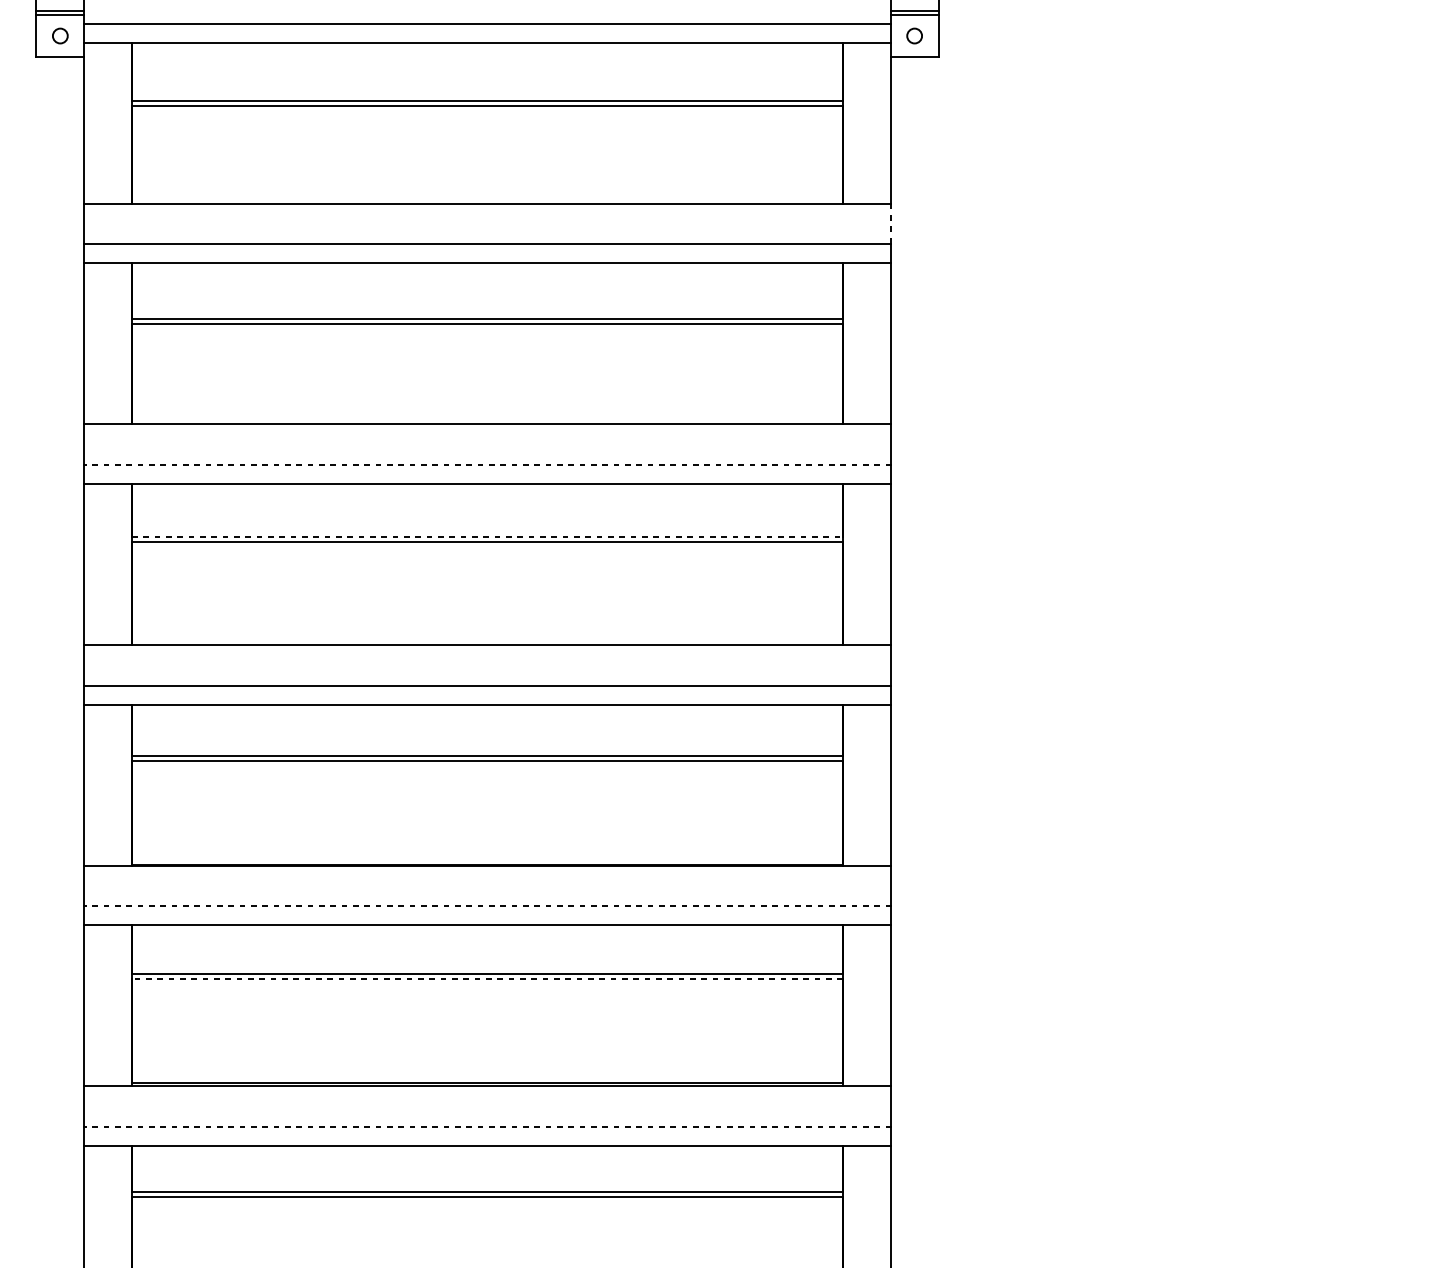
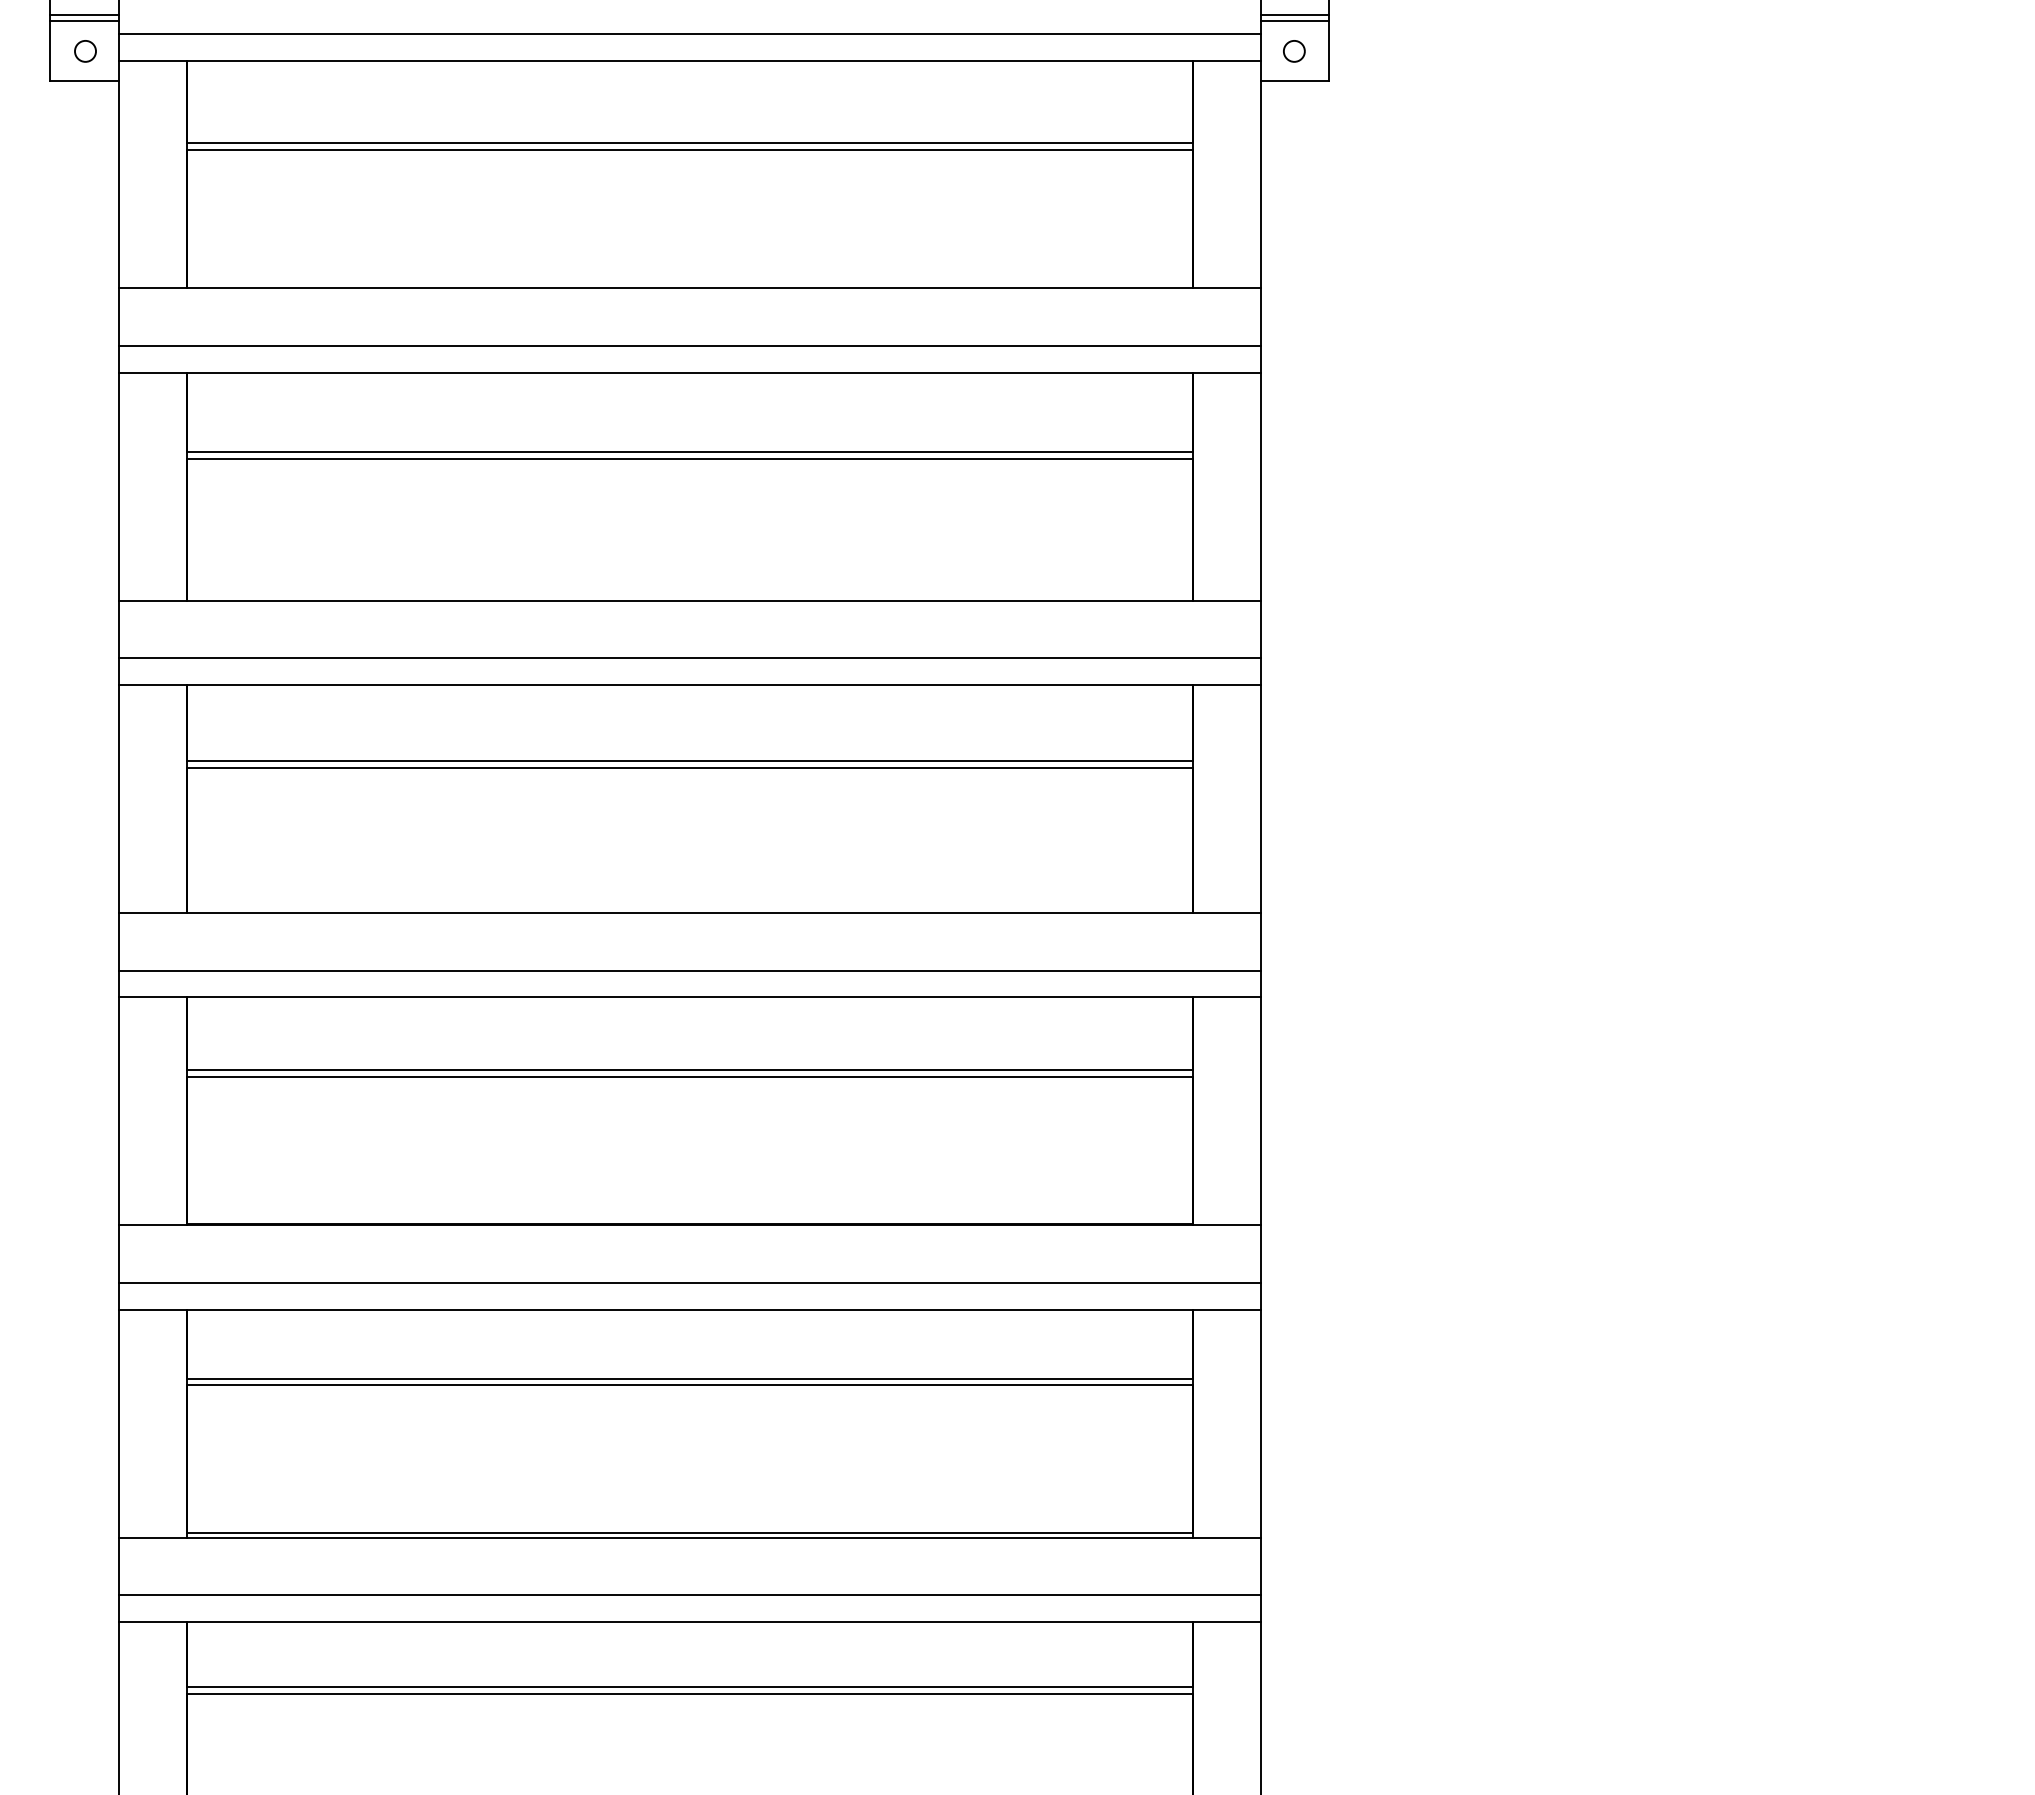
line: (891, 224) -> (1261, 317), dashed -> solid
line: (487, 465) -> (689, 658), dashed -> solid
line: (487, 537) -> (690, 760), dashed -> solid
line: (487, 906) -> (689, 1283), dashed -> solid
line: (487, 978) -> (689, 1385), dashed -> solid
line: (487, 1127) -> (689, 1595), dashed -> solid

